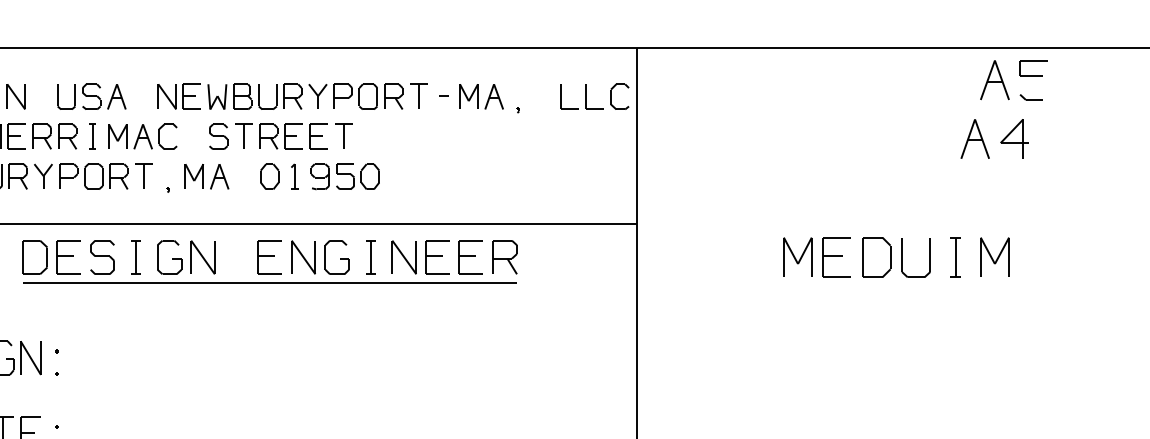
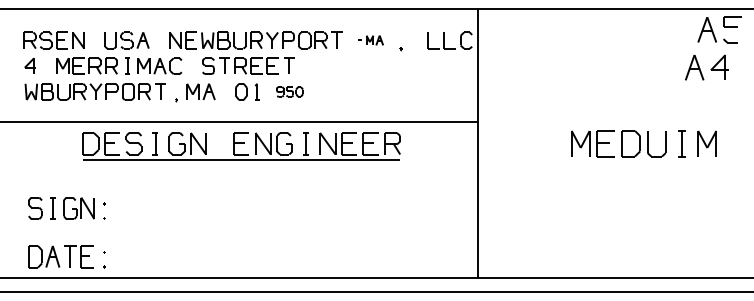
part: (470, 96) -> (370, 40), size x0.6
part: (344, 176) -> (289, 91), size x0.6

